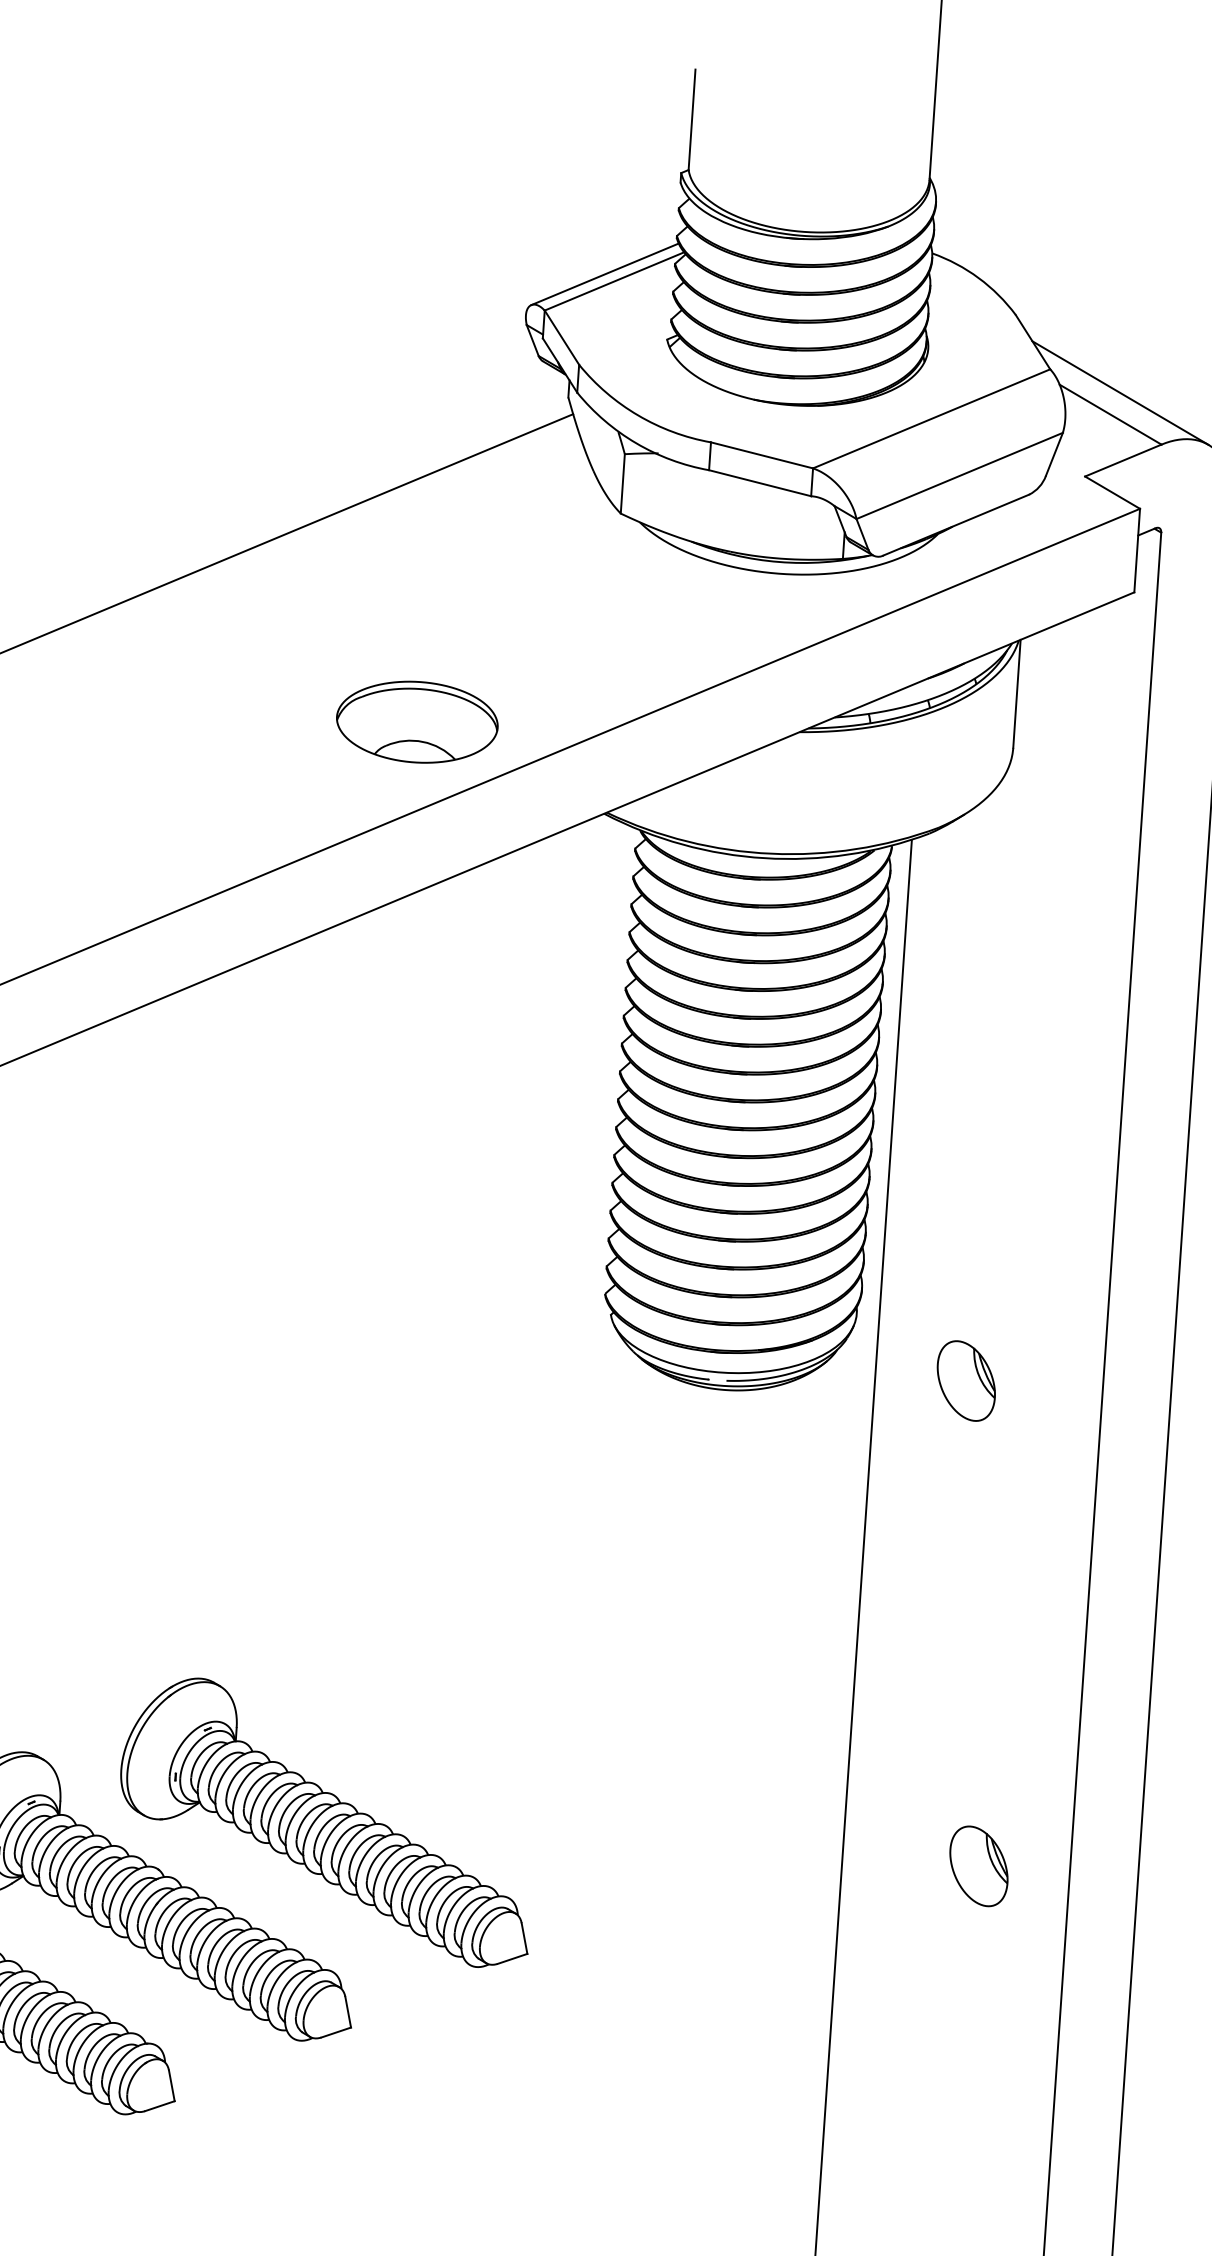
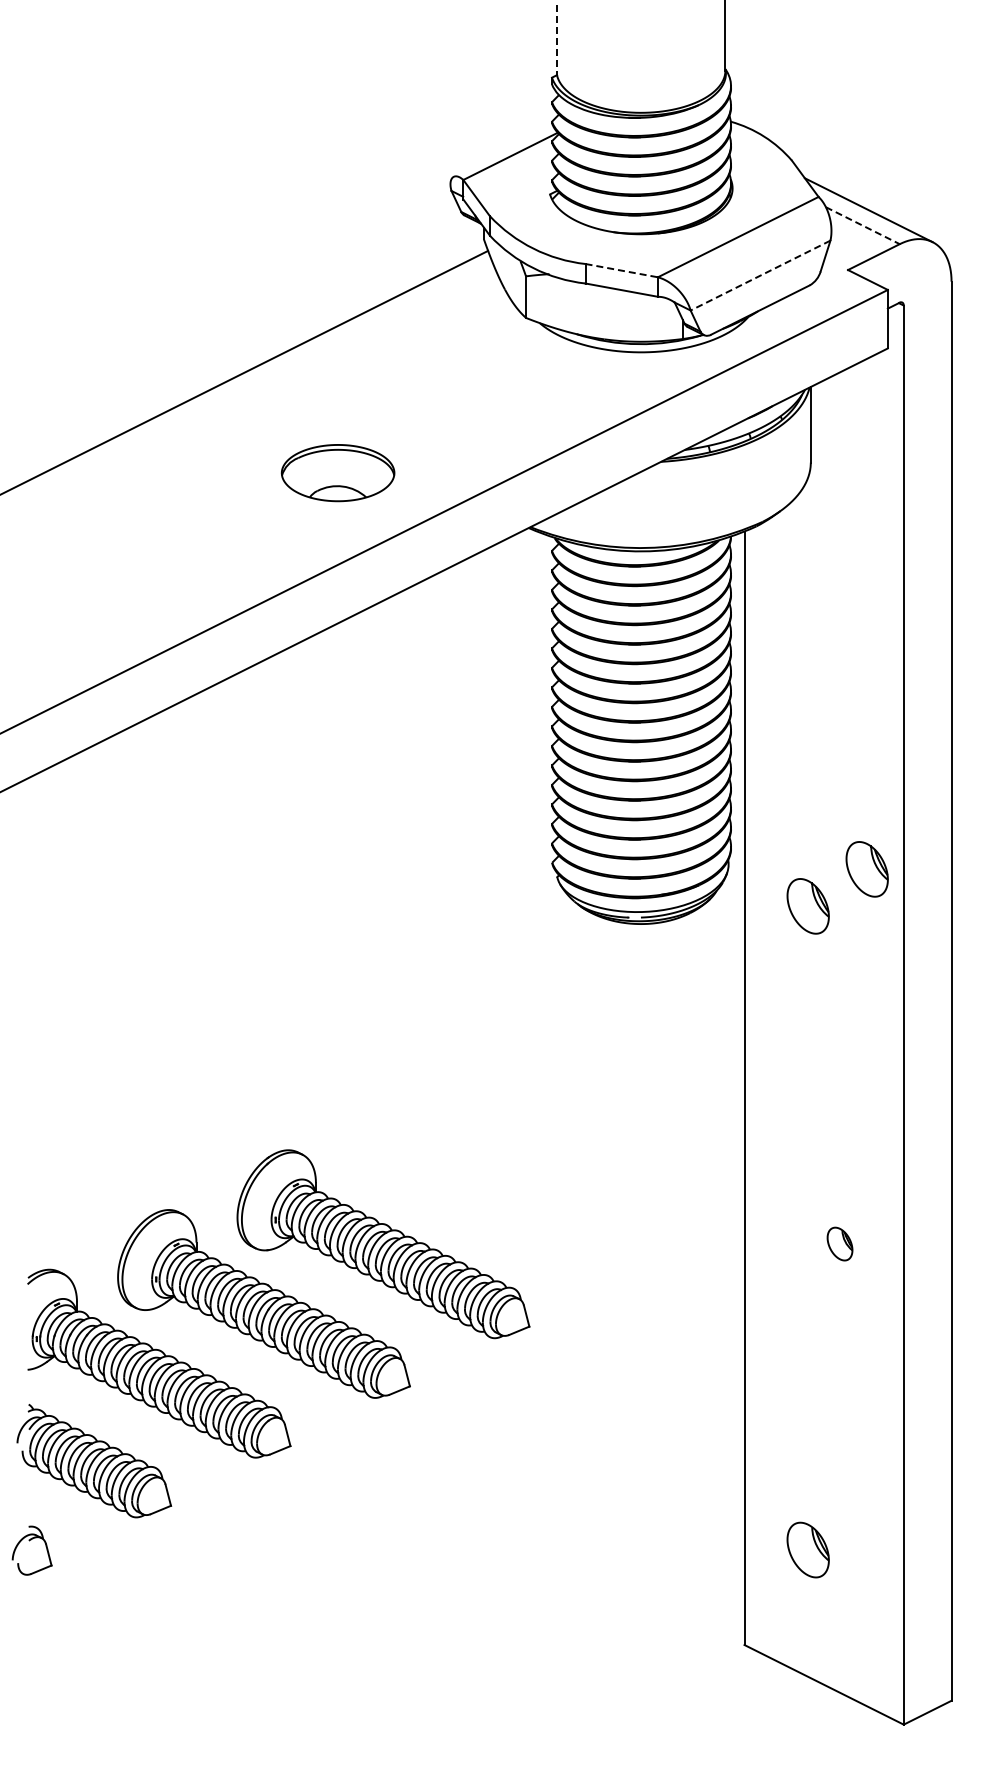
line: (692, 120) -> (557, 40), solid -> dashed
line: (604, 273) -> (503, 151), removed
line: (1111, 414) -> (863, 225), solid -> dashed
line: (761, 455) -> (621, 270), solid -> dashed
line: (959, 475) -> (760, 275), solid -> dashed
part: (416, 722) -> (337, 473), moved
part: (1053, 1334) -> (866, 869), added
part: (978, 1865) -> (839, 1243), size x0.6

